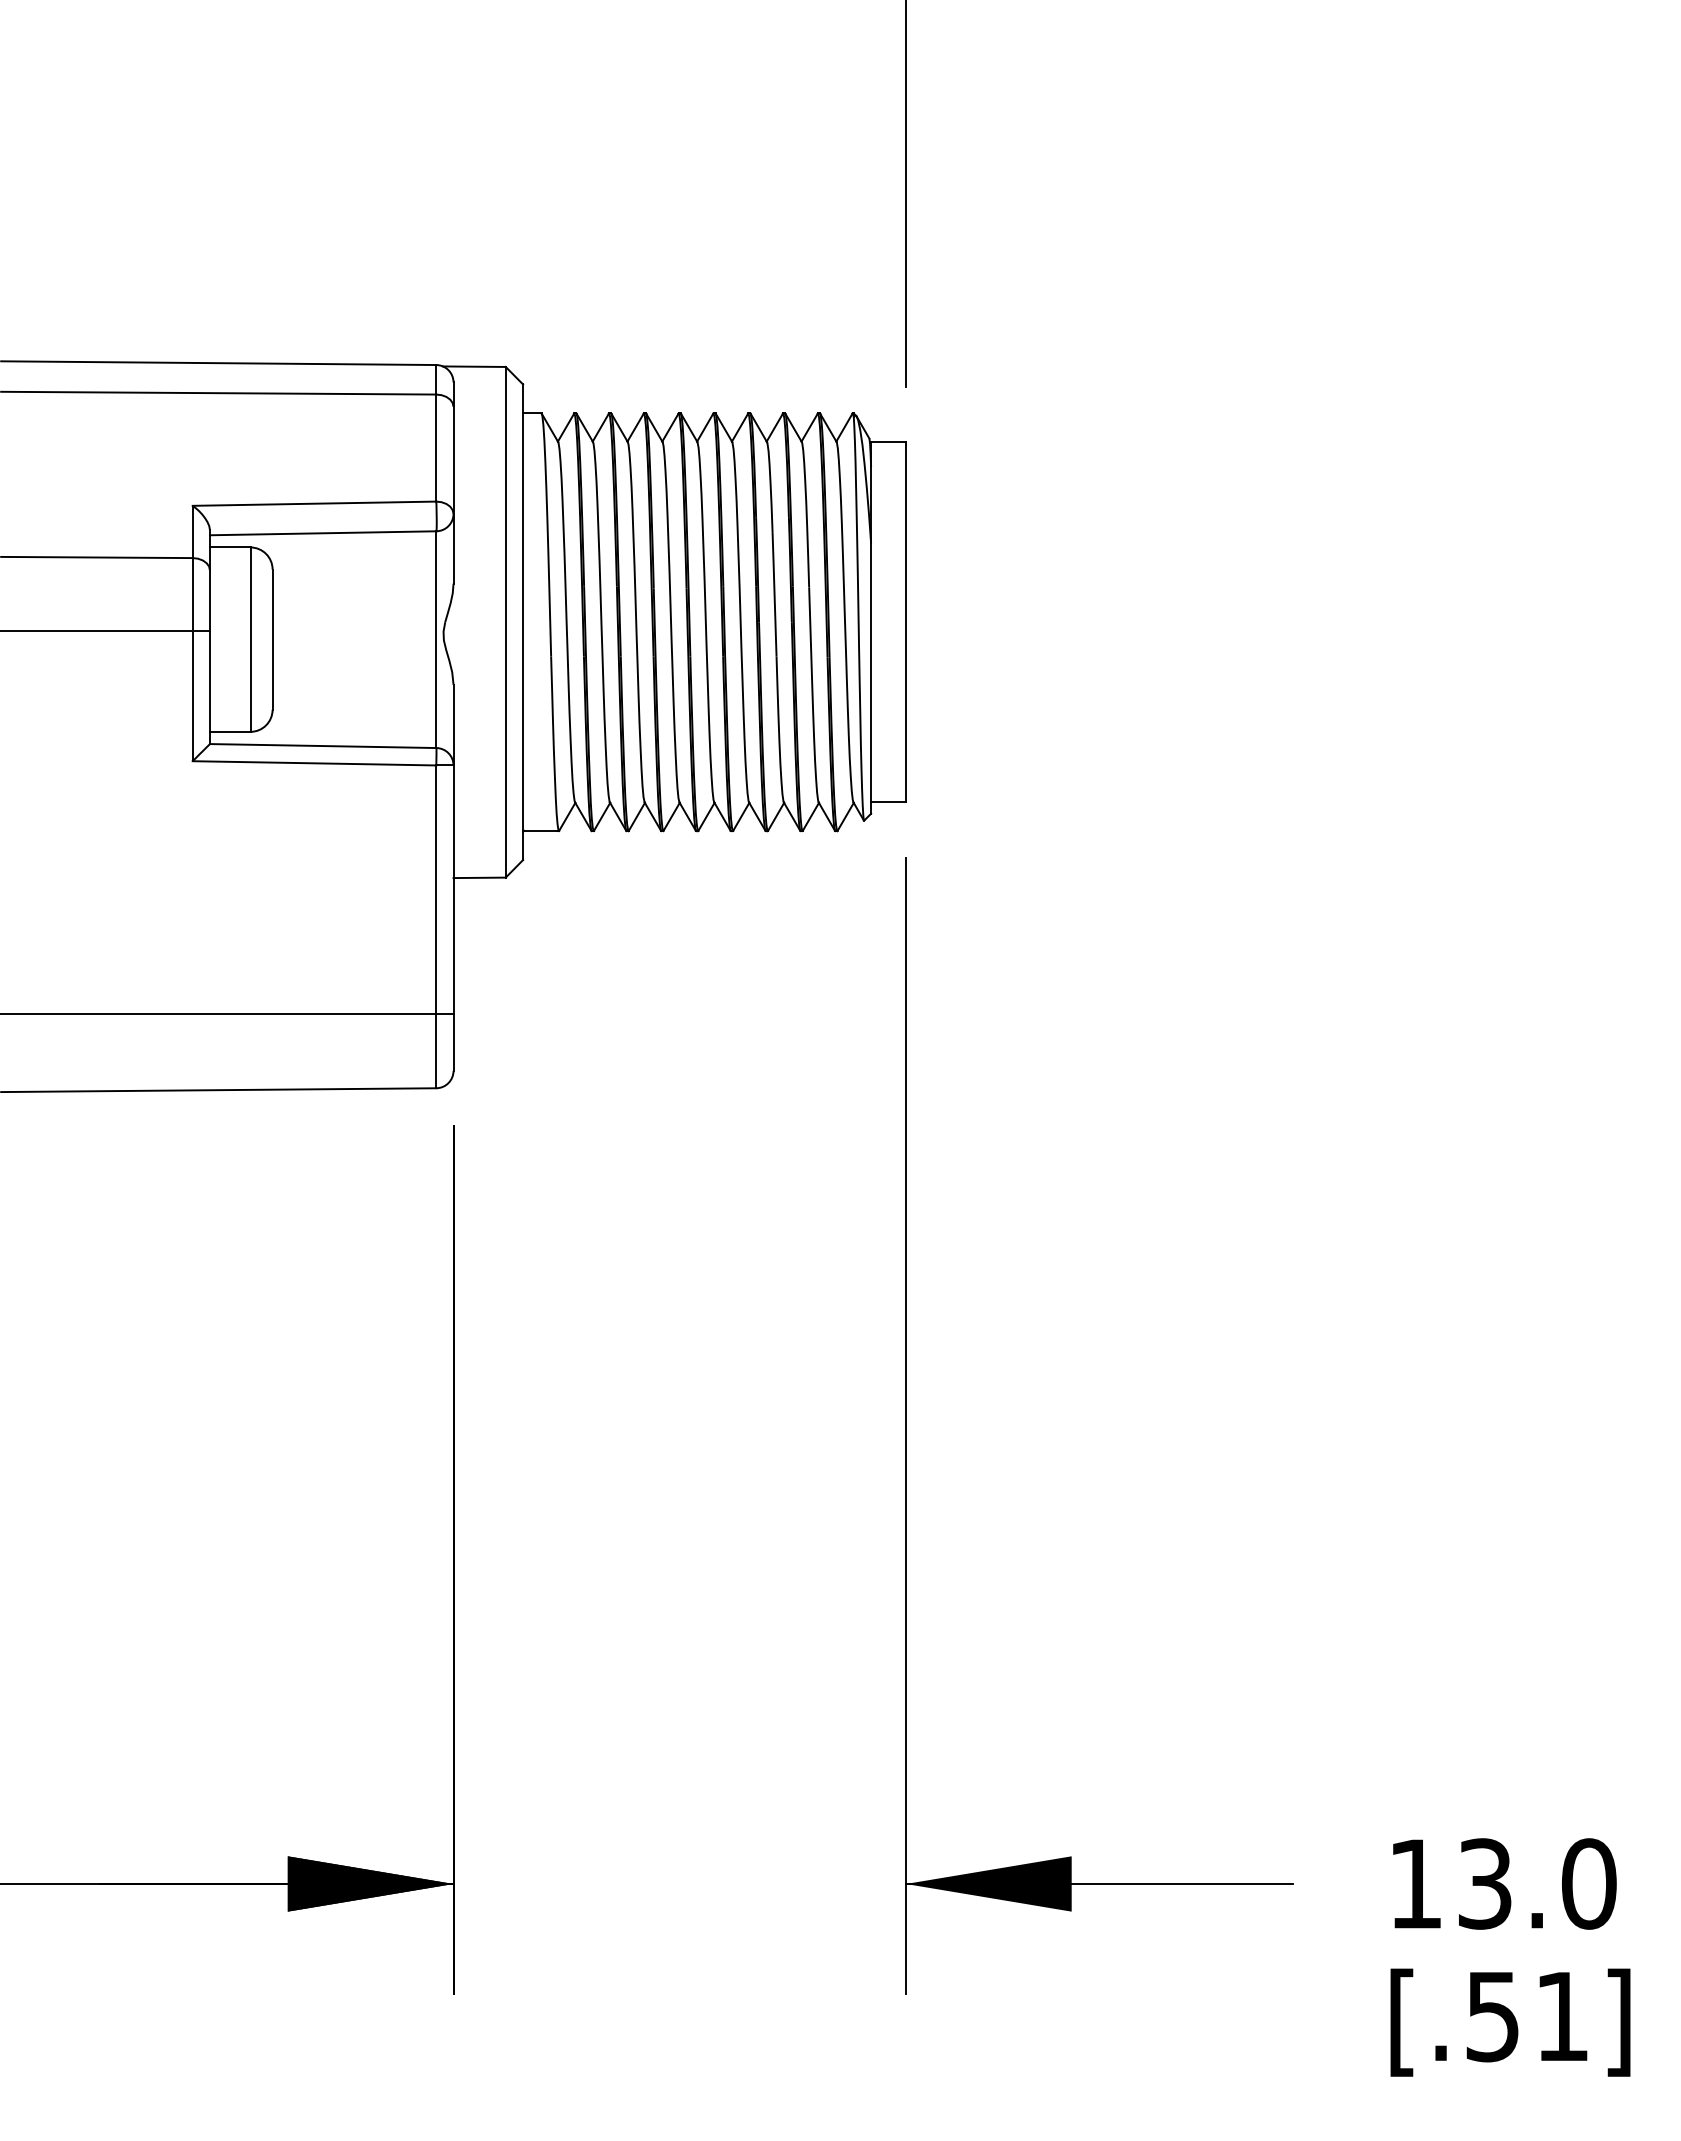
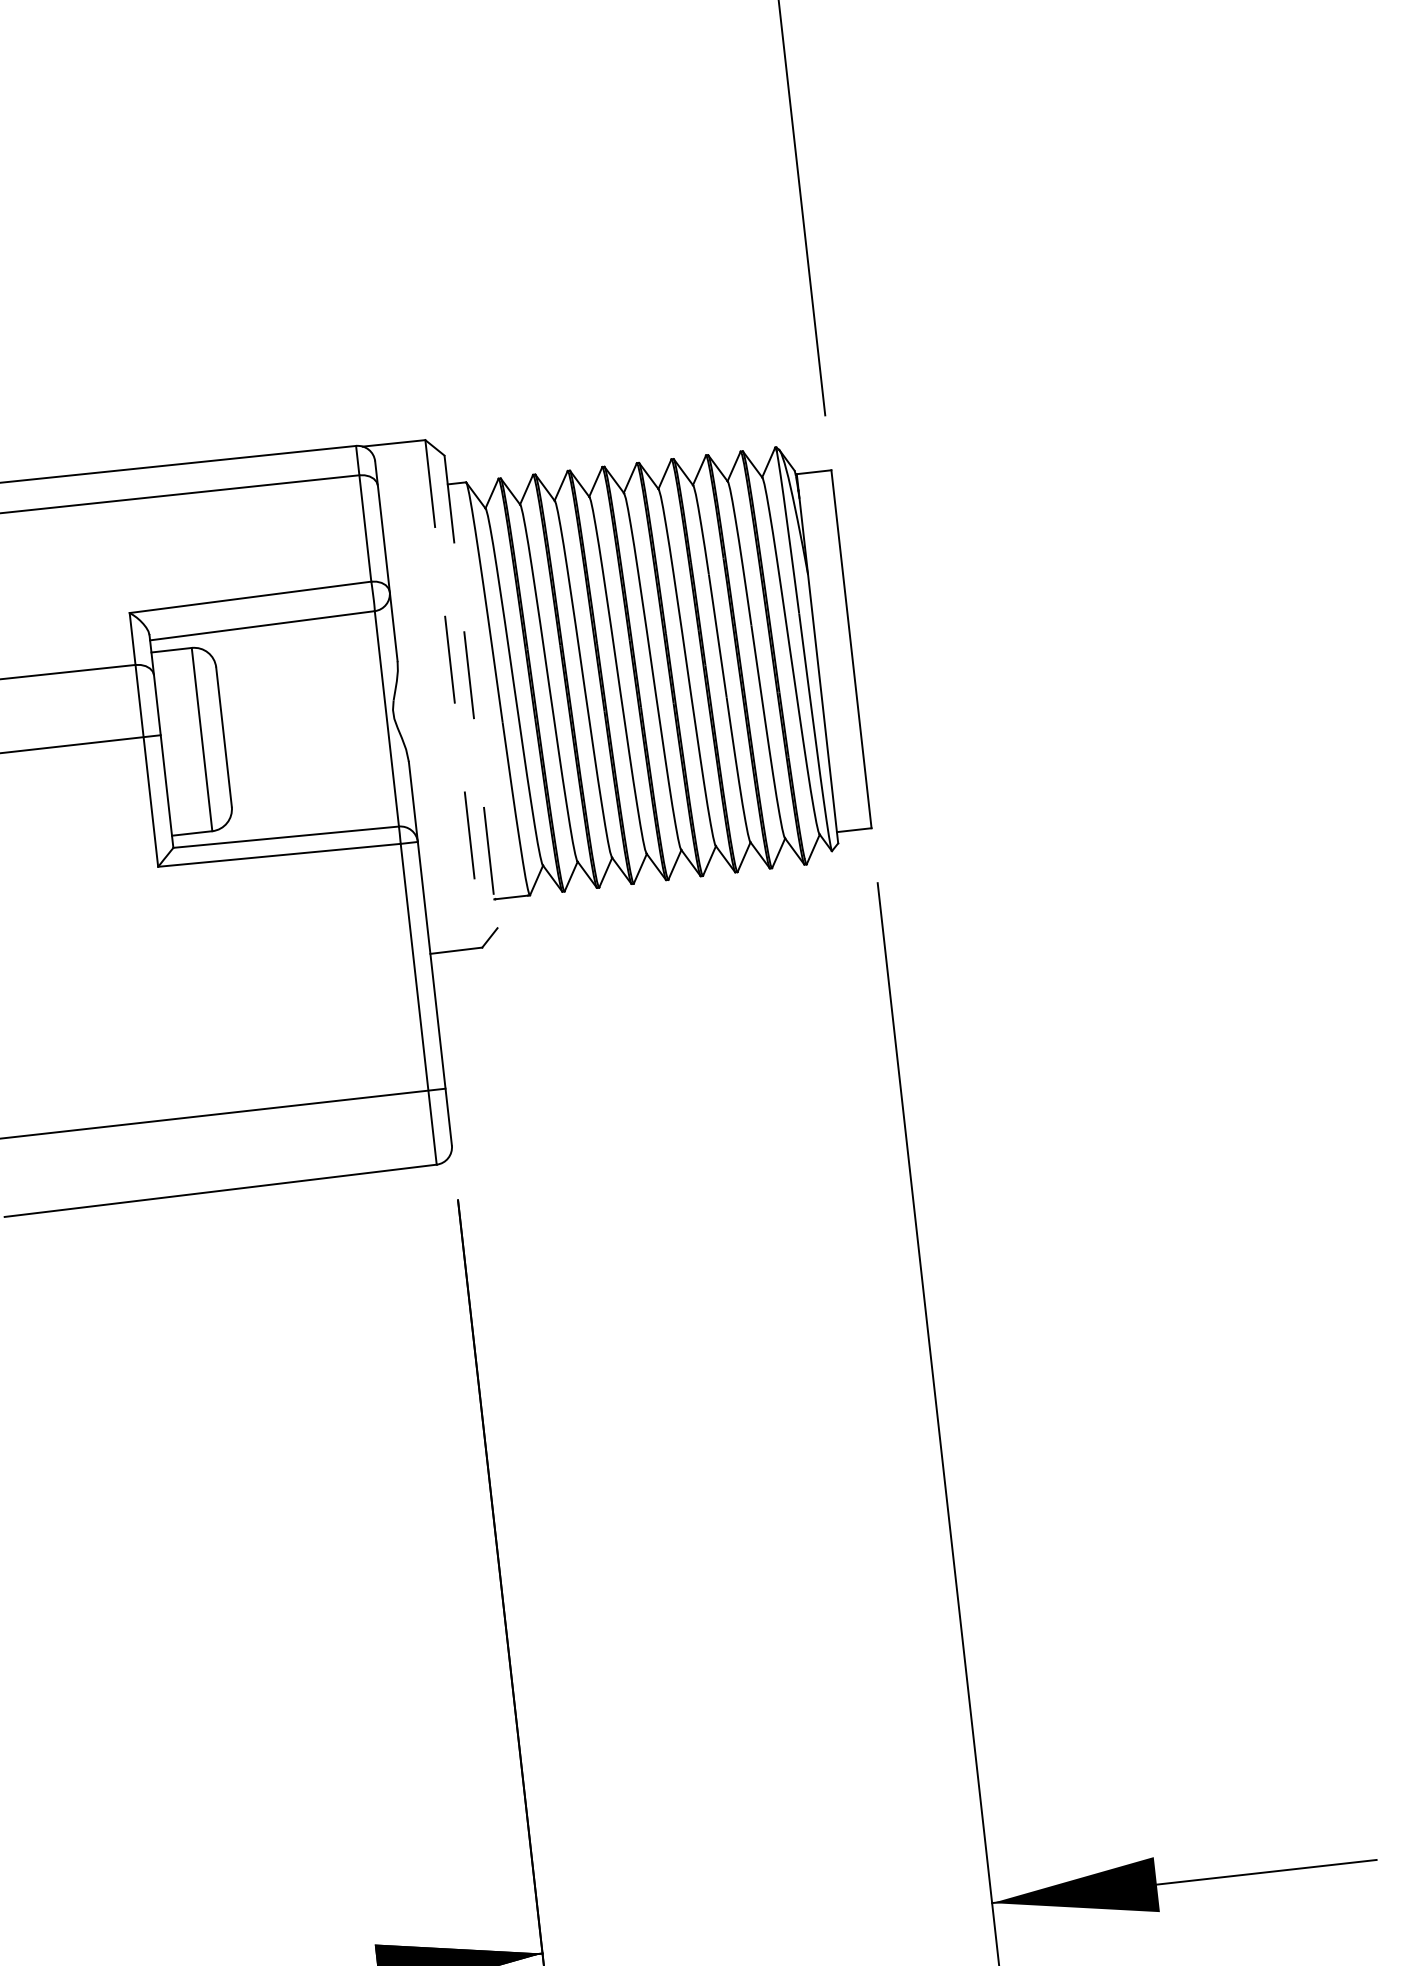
line: (505, 622) -> (453, 694), solid -> dashed
line: (523, 622) -> (471, 692), solid -> dashed

